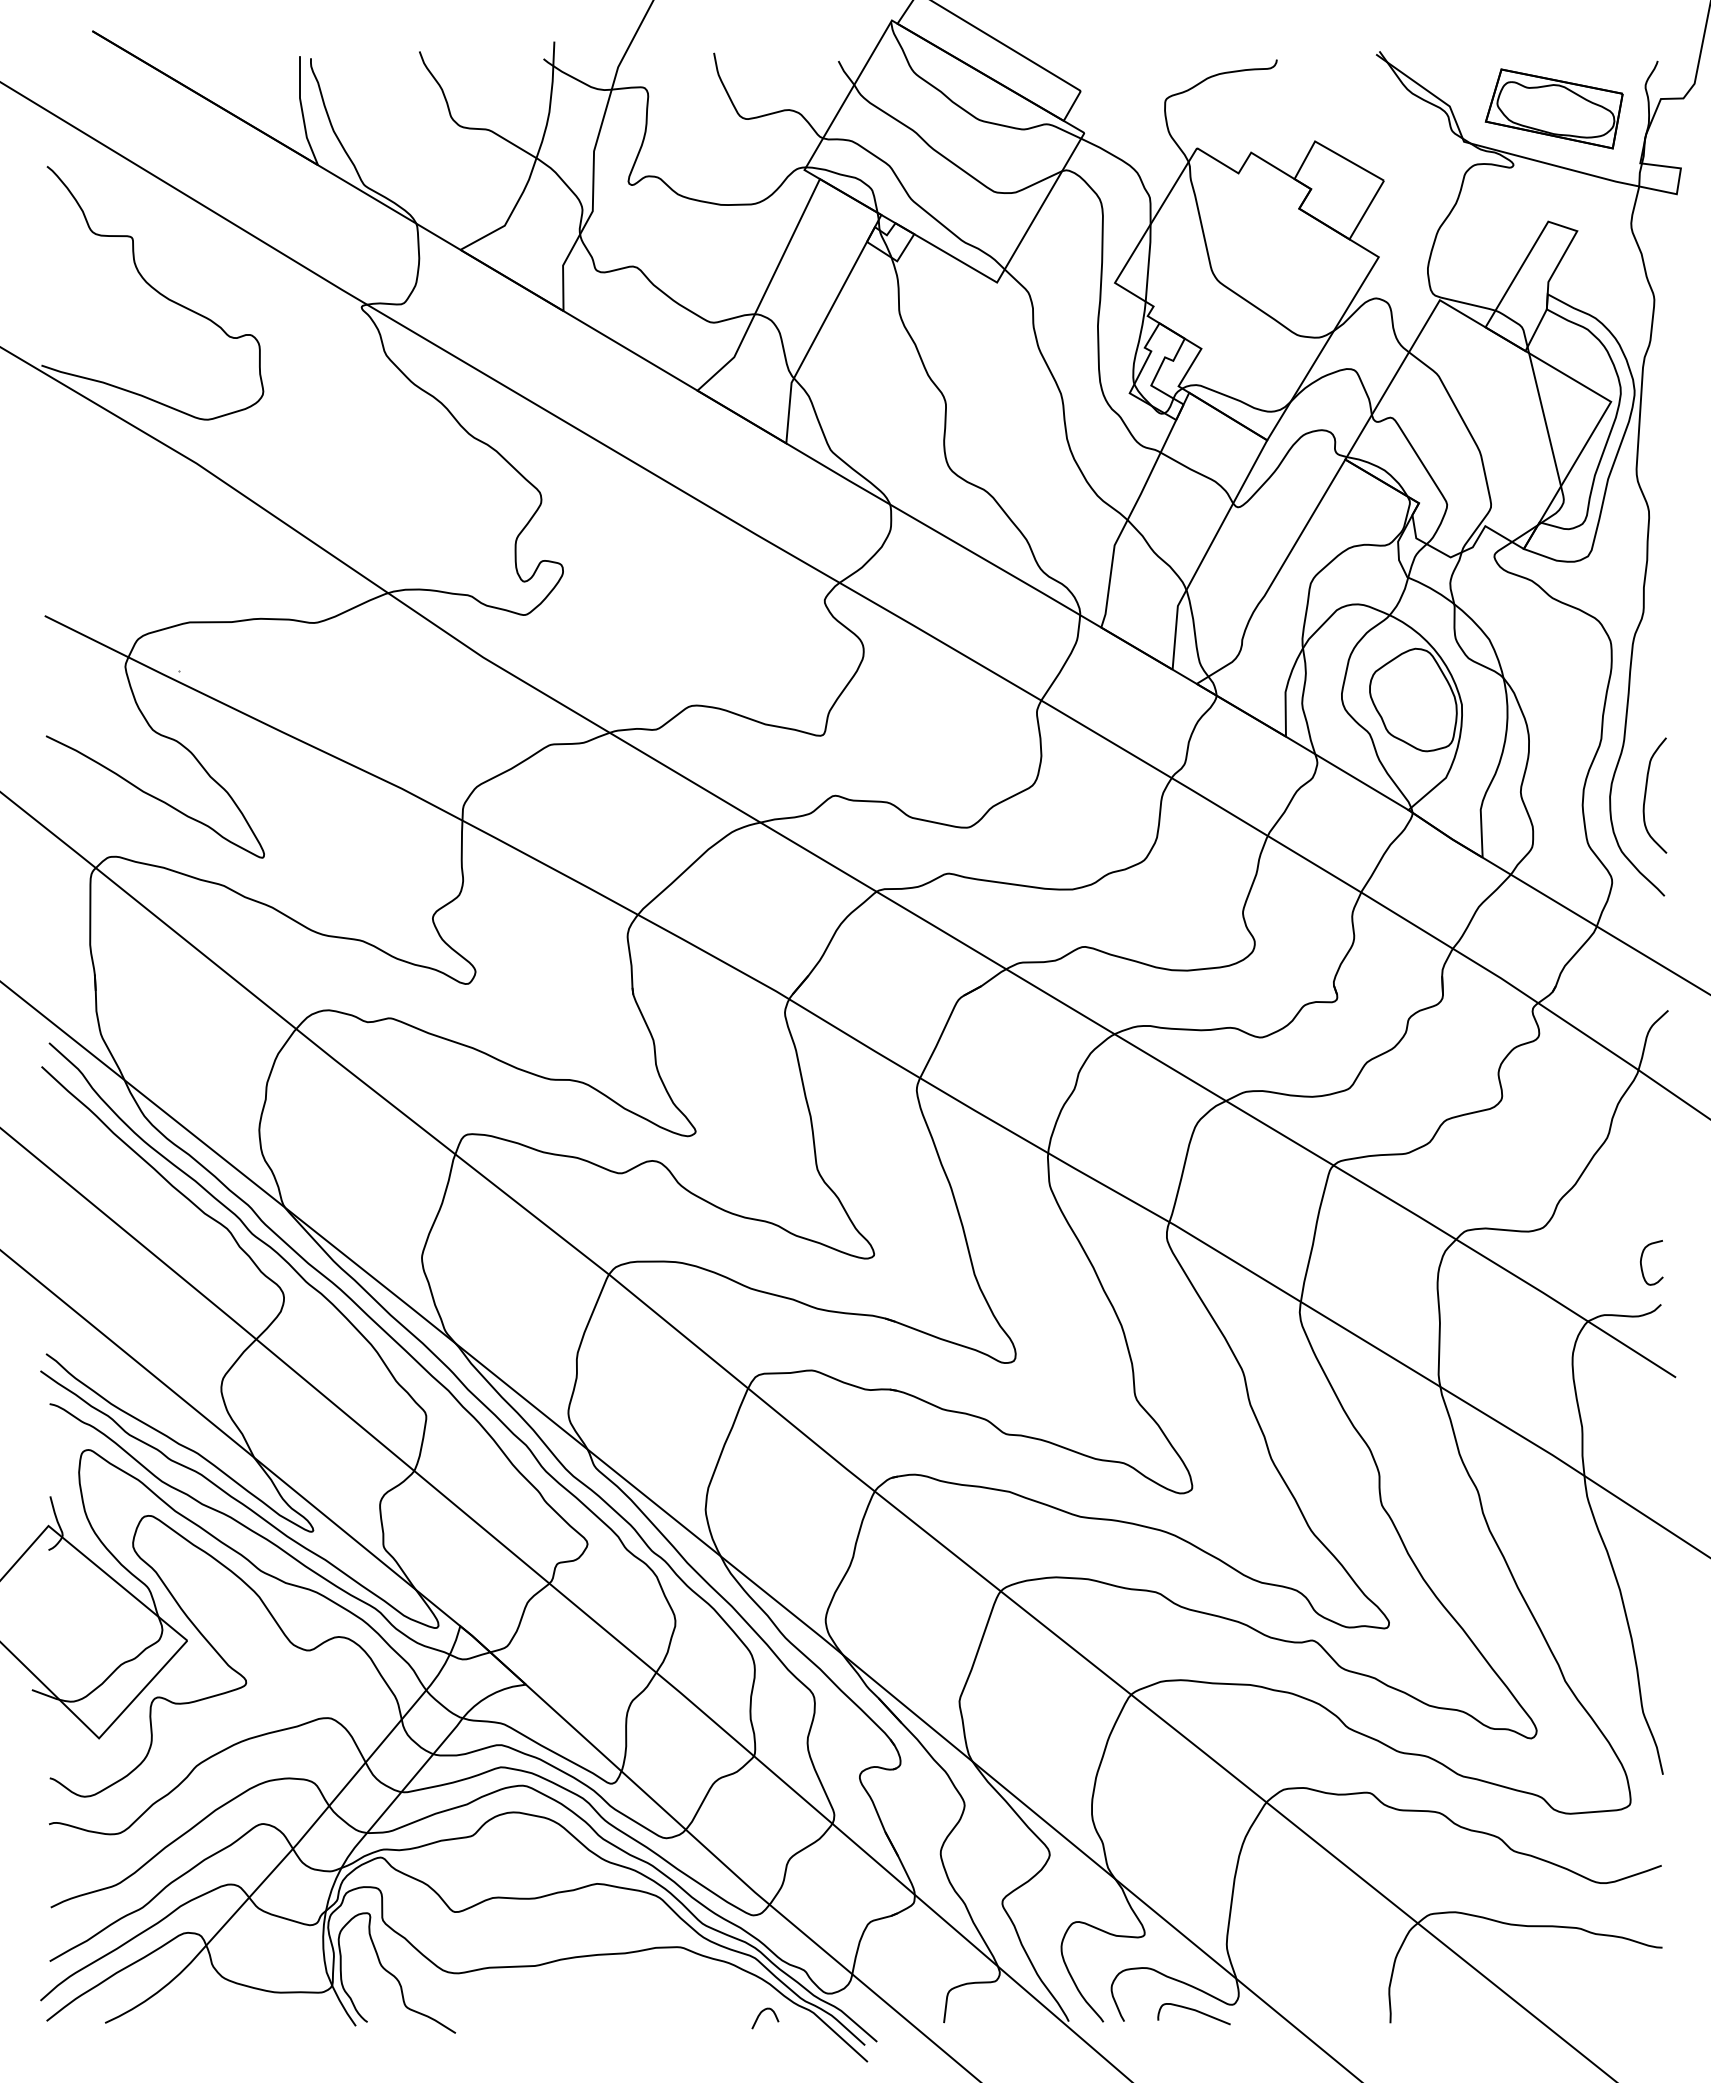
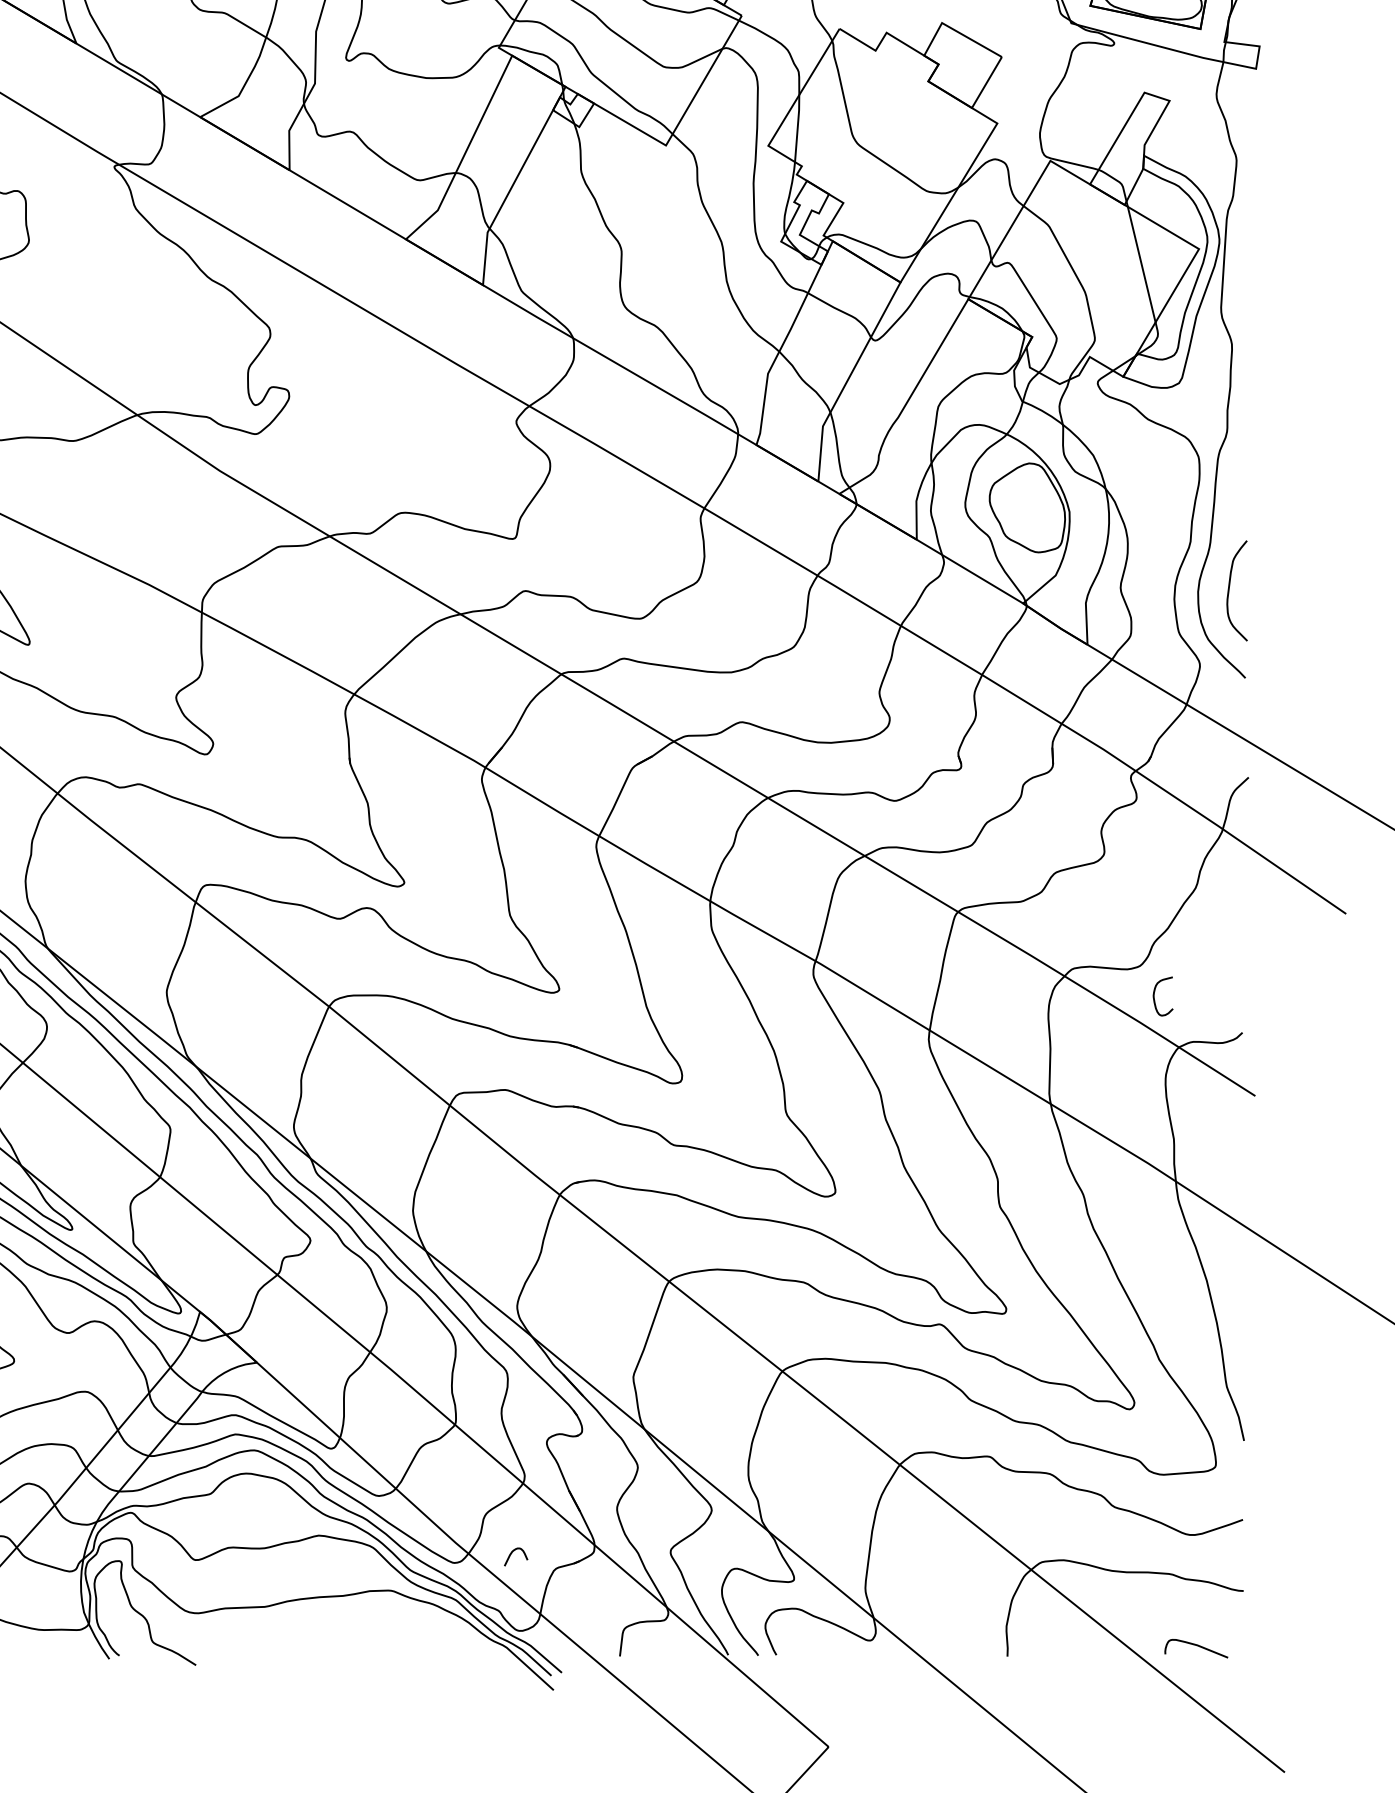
curve: (1642, 1265) -> (1155, 998), moved
curve: (1195, 2011) -> (1197, 1646), moved
curve: (760, 2015) -> (511, 1554), moved

